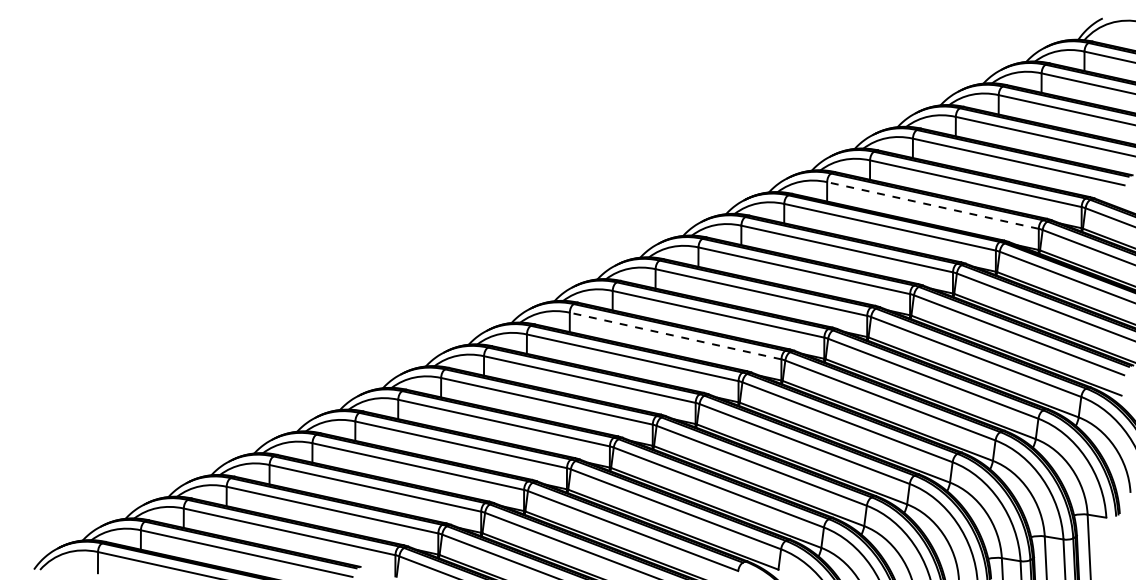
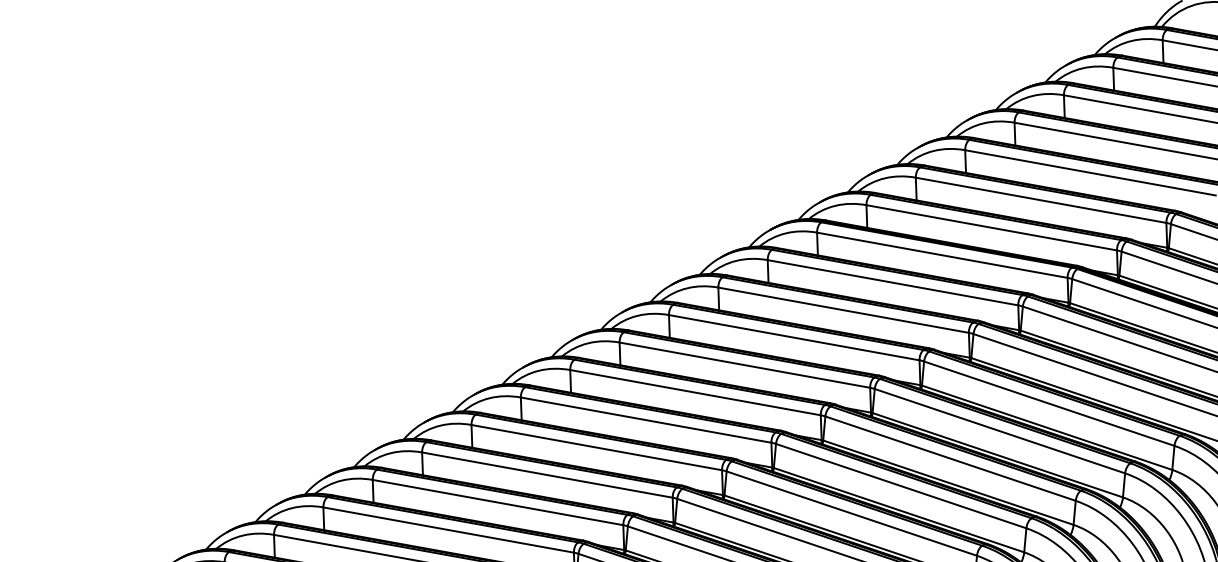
line: (932, 205) -> (991, 227), dashed -> solid
line: (675, 335) -> (695, 392), dashed -> solid

